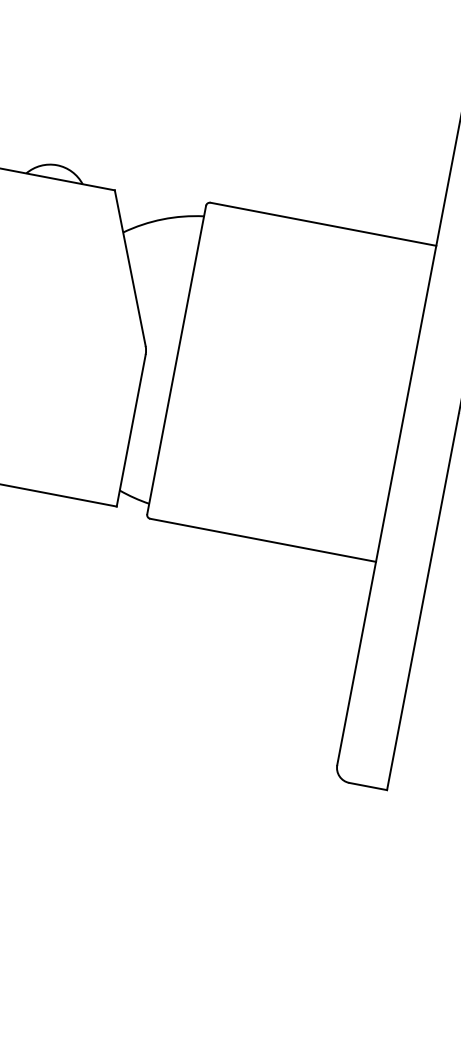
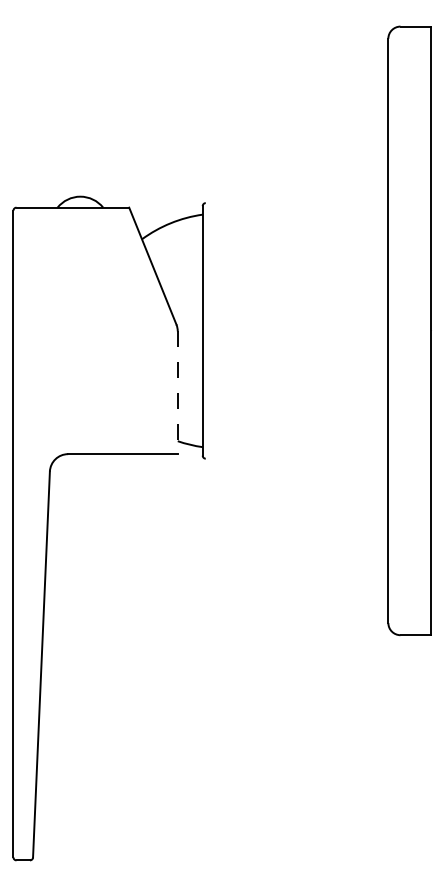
line: (322, 224) -> (296, 203), removed
line: (130, 431) -> (177, 393), solid -> dashed
line: (262, 539) -> (296, 458), removed

